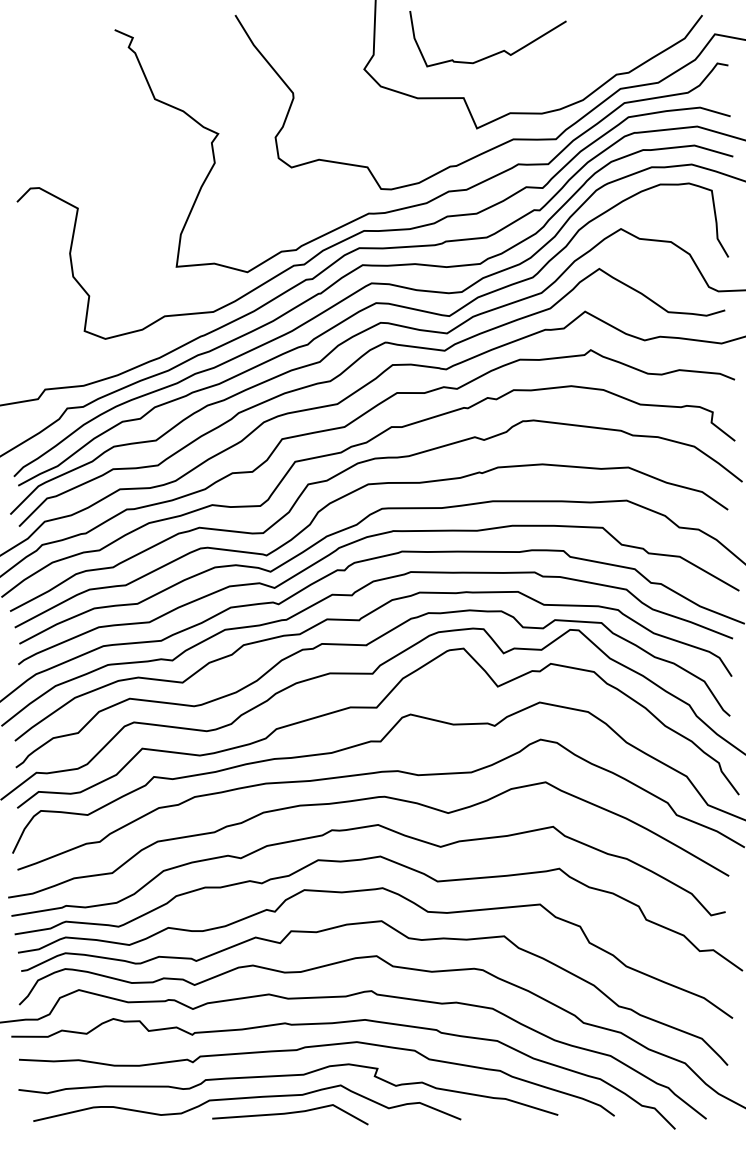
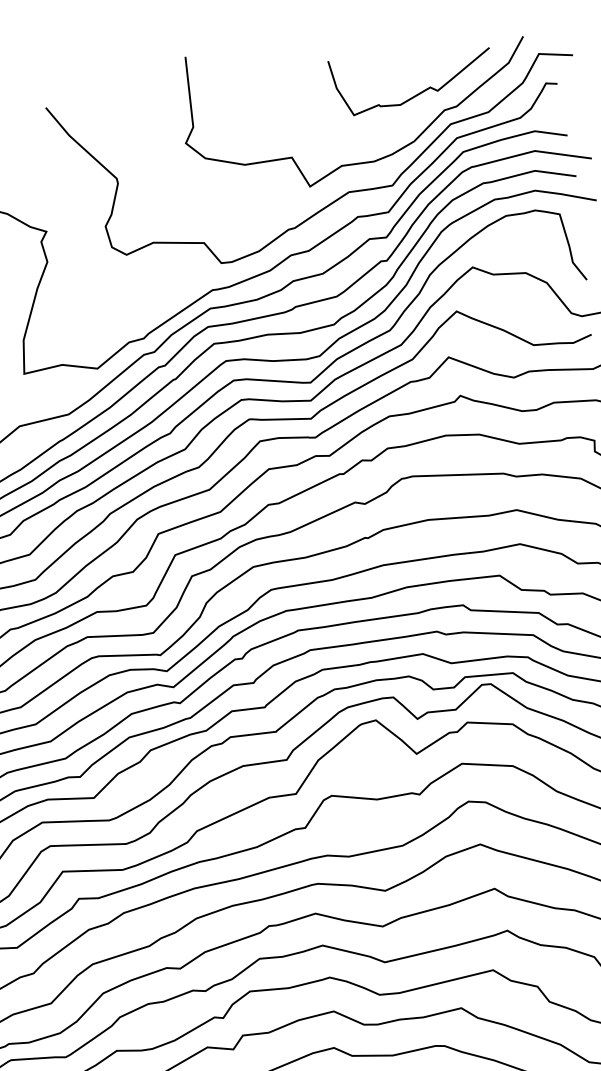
curve: (491, 54) -> (417, 93), moved

